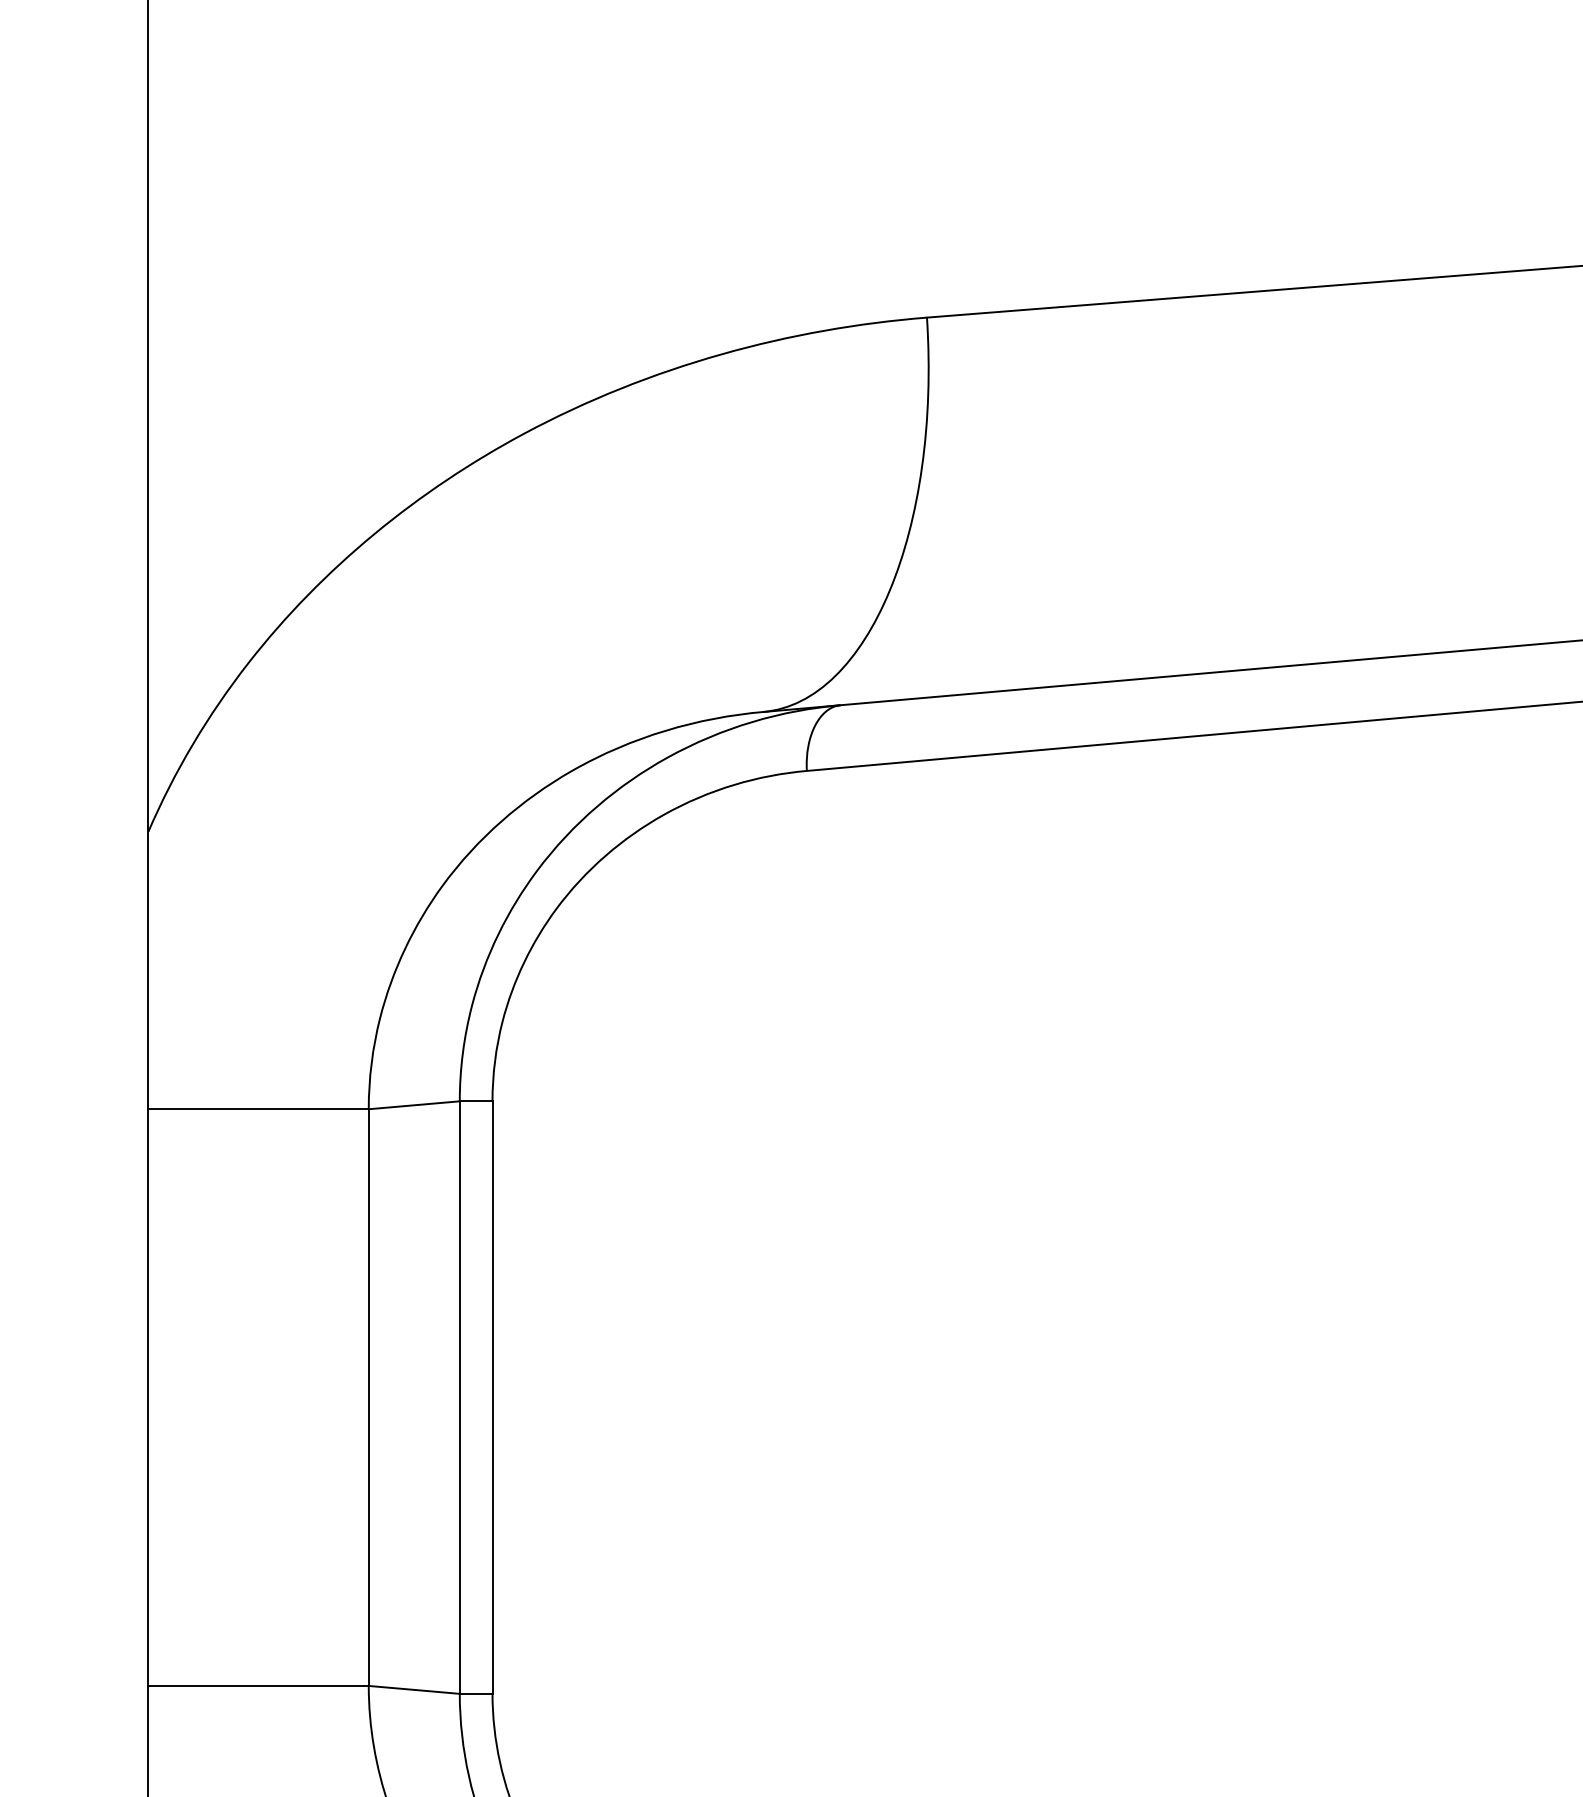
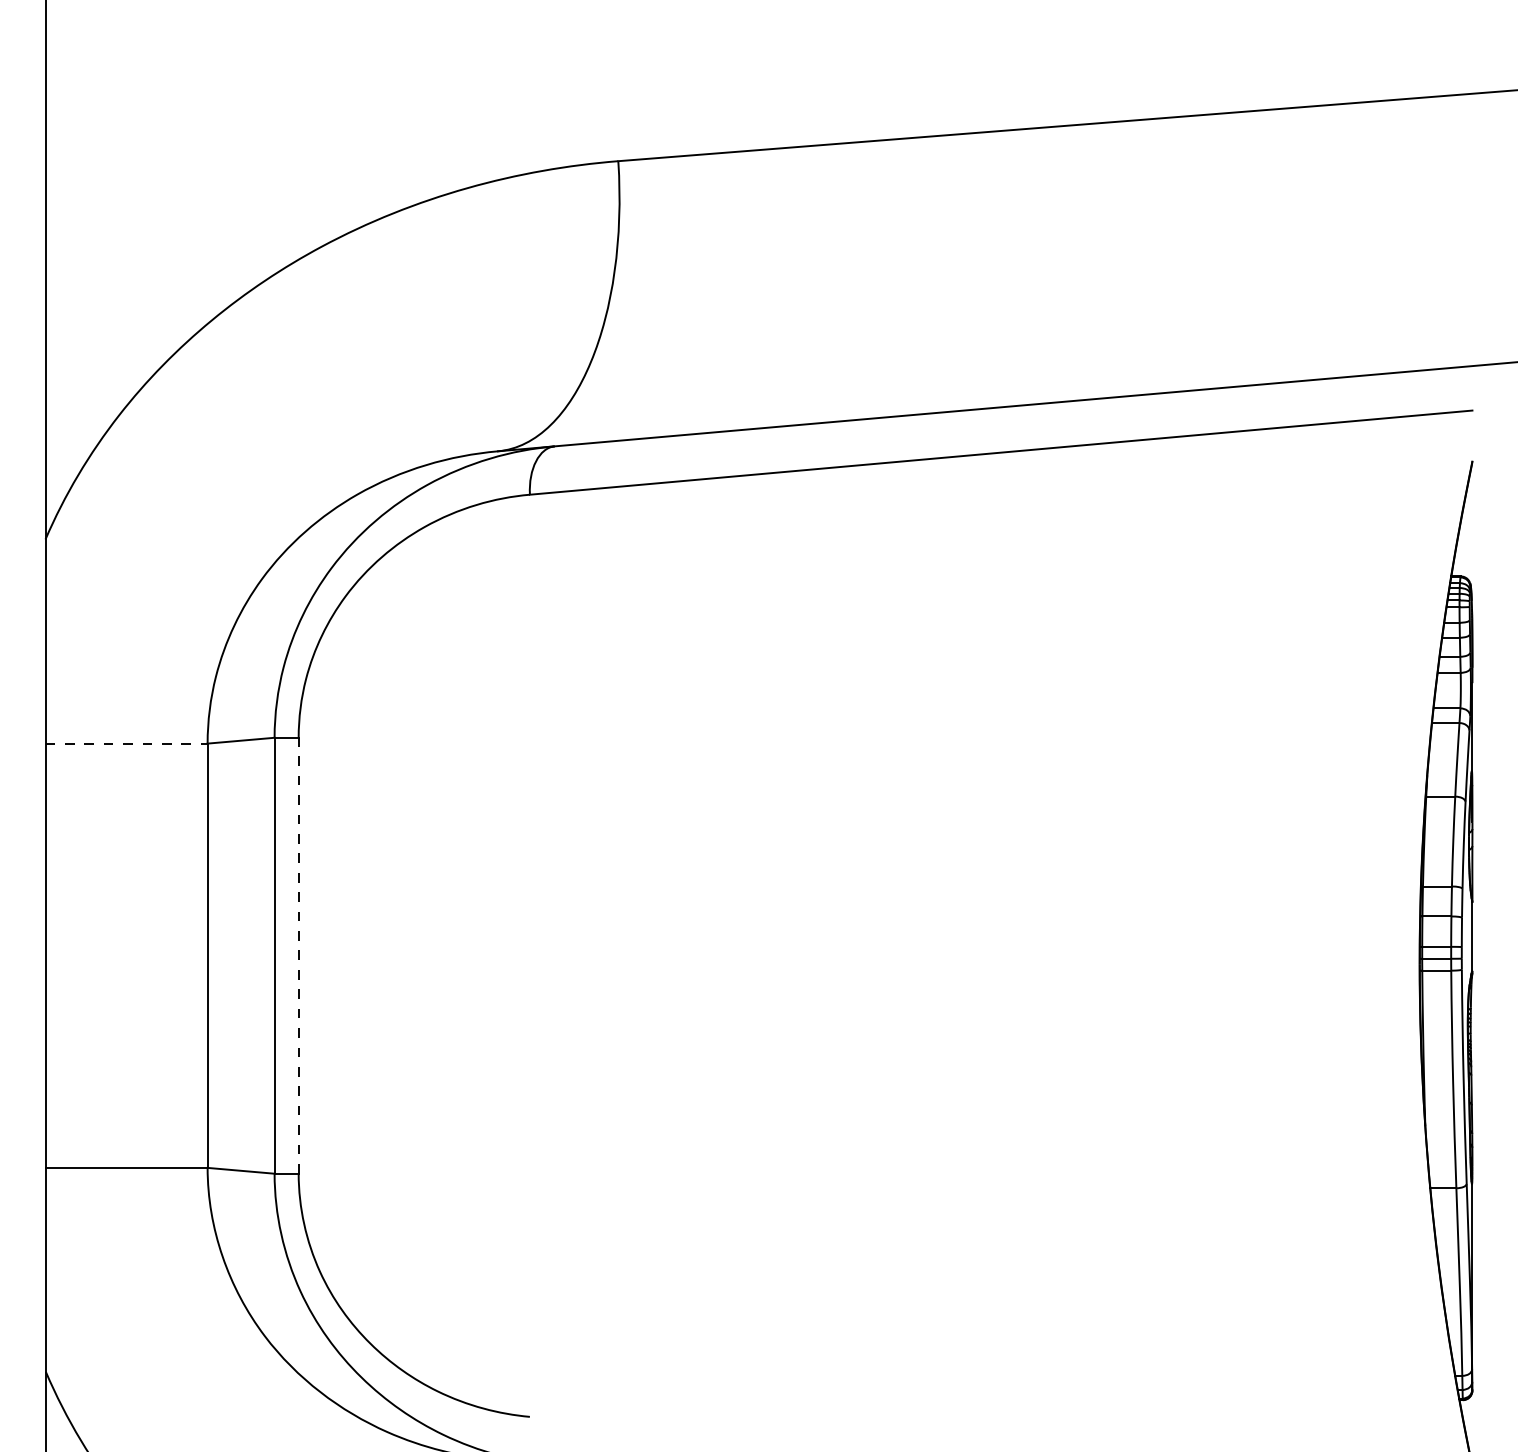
line: (259, 1109) -> (127, 743), solid -> dashed
line: (492, 1397) -> (298, 955), solid -> dashed

